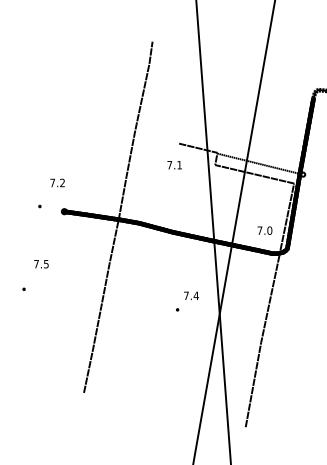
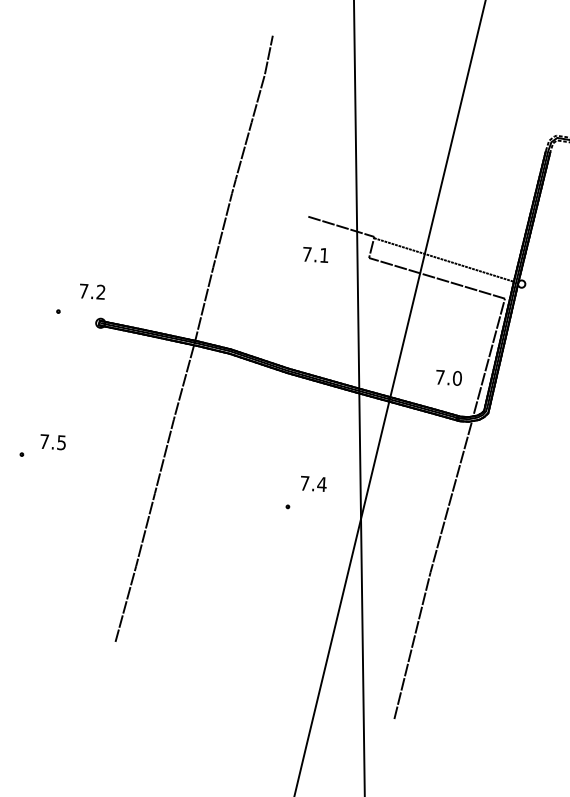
text: (174, 165) -> (315, 255), moved
text: (57, 182) -> (92, 290), moved
text: (41, 264) -> (53, 442), moved

